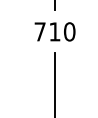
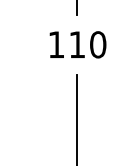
text: (39, 31) -> (55, 44), 710 -> 110

